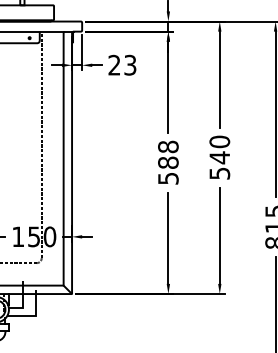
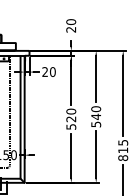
text: (129, 64) -> (52, 71), 23 -> 20
text: (168, 154) -> (71, 115), 588 -> 520

